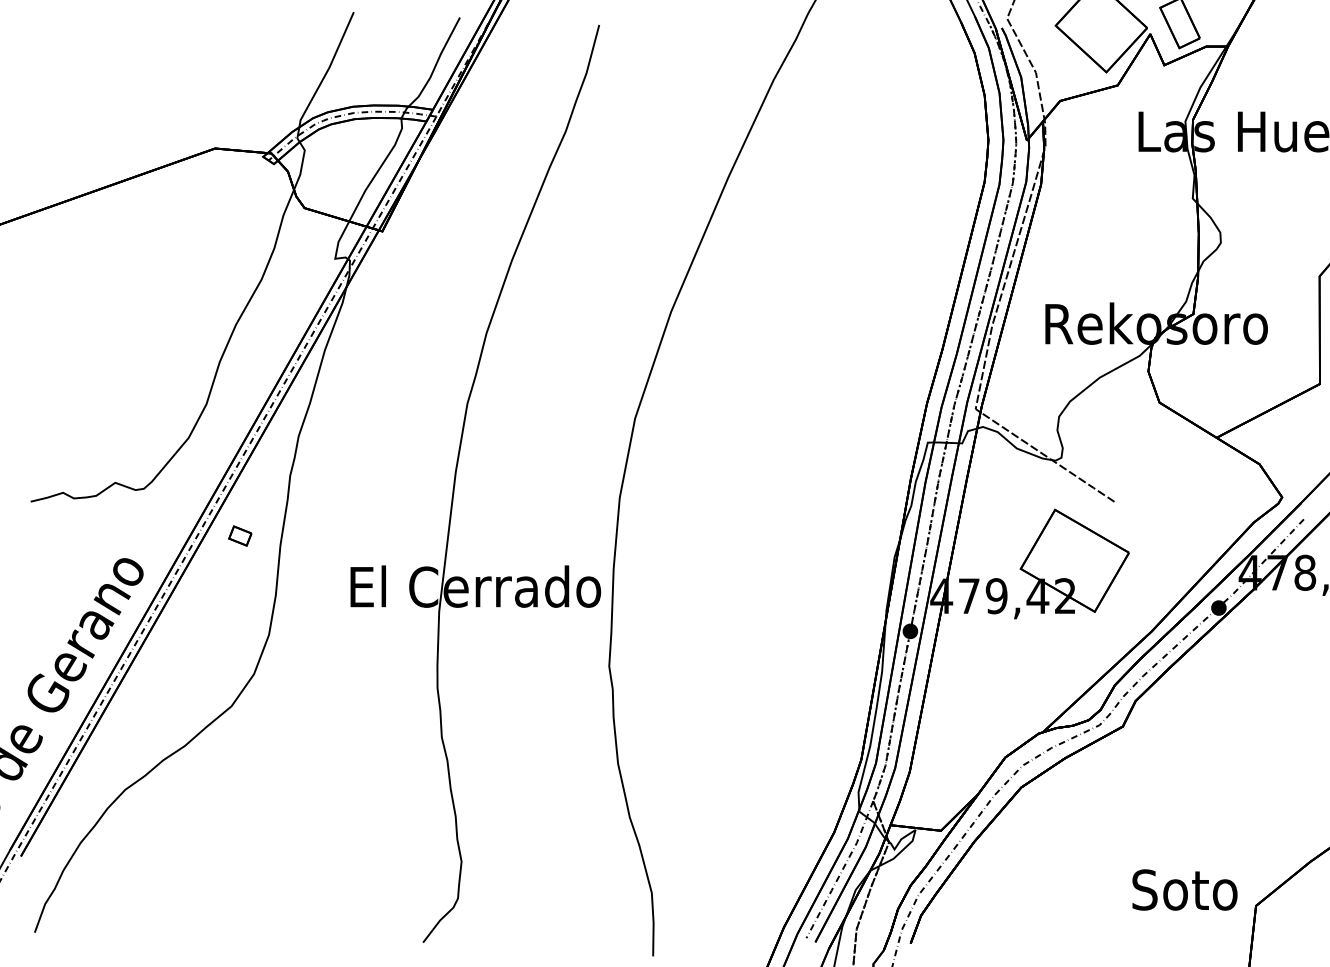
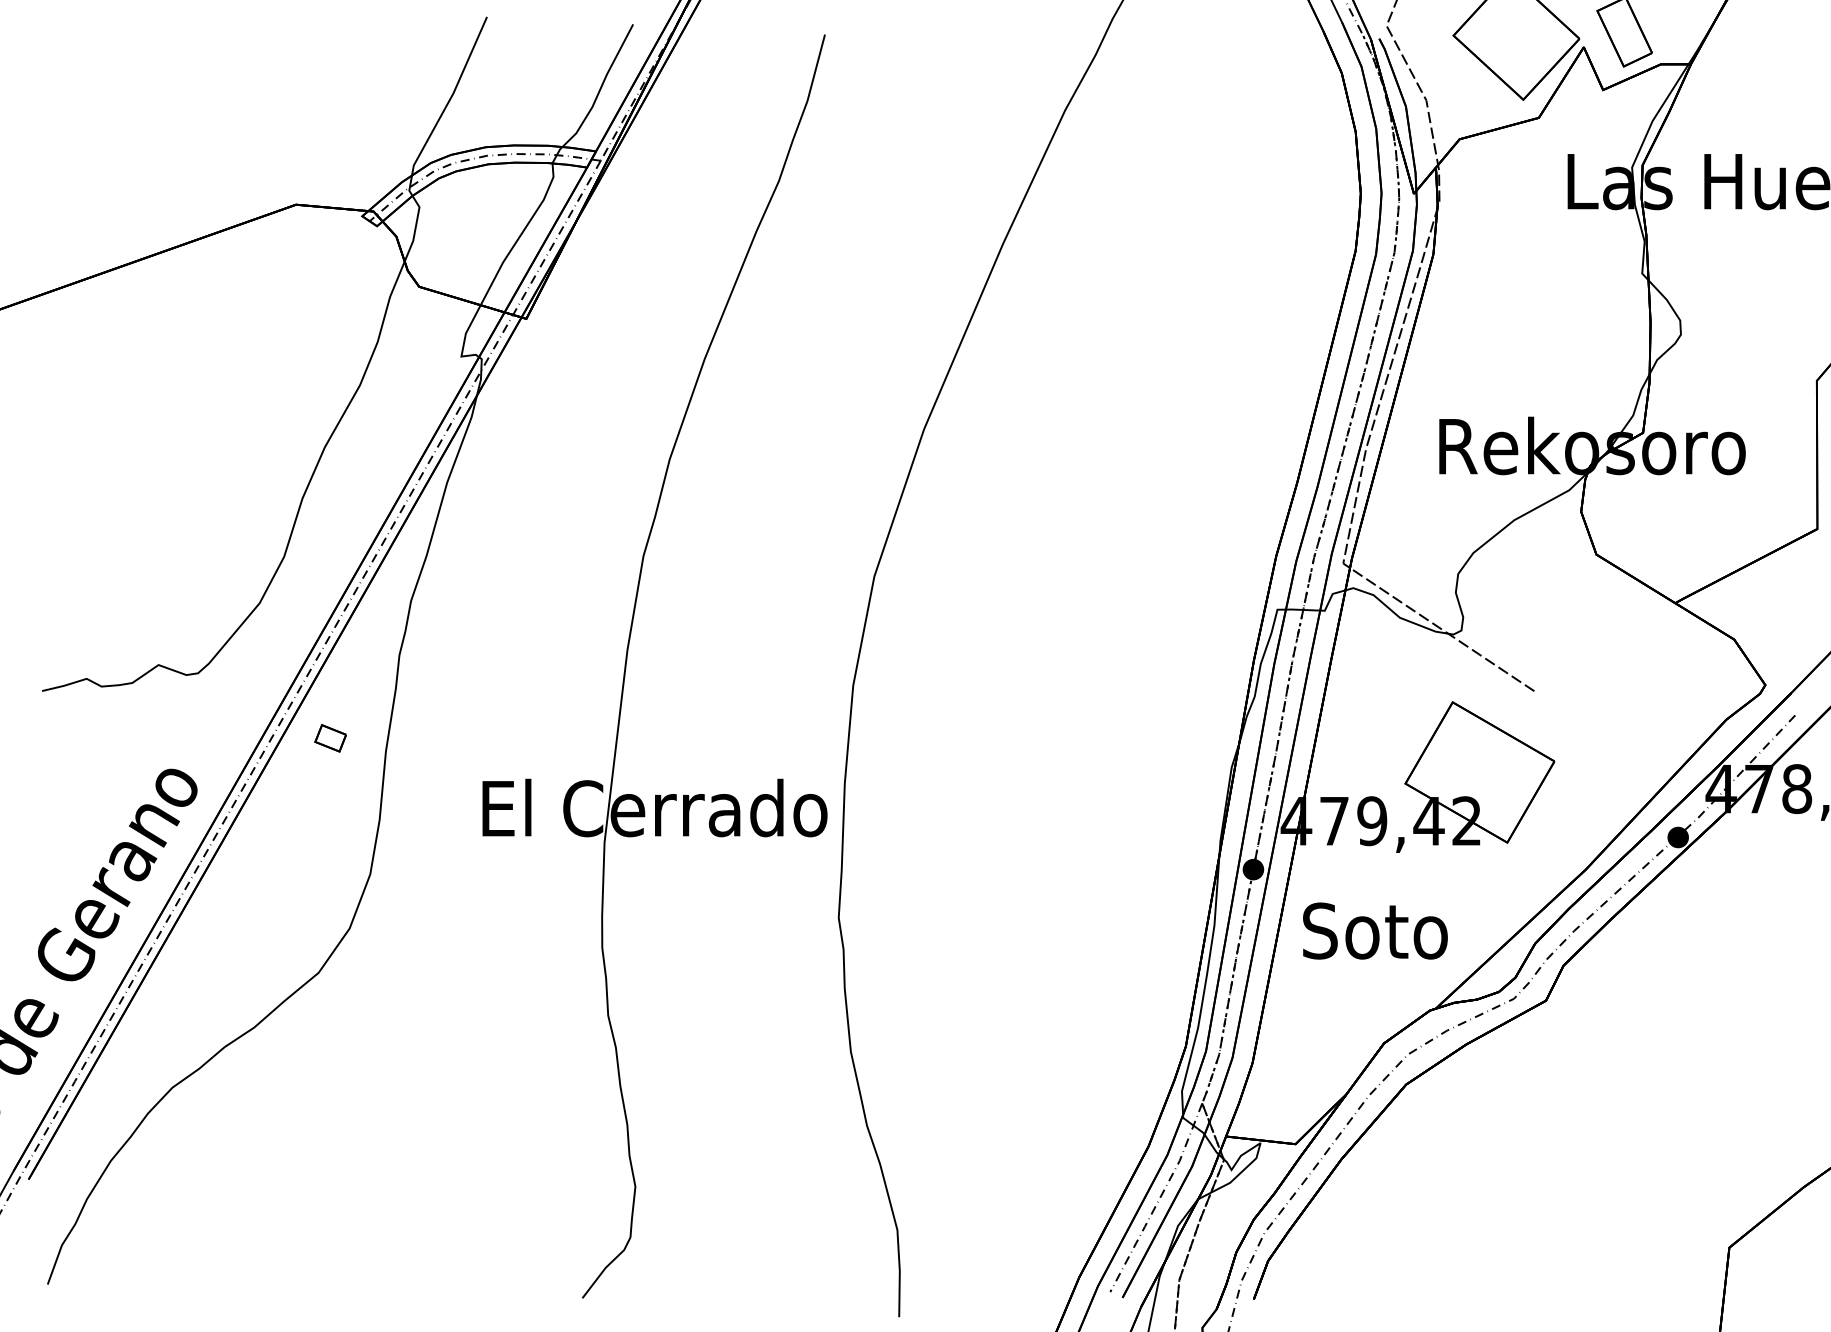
text: (1184, 889) -> (1374, 930), moved

